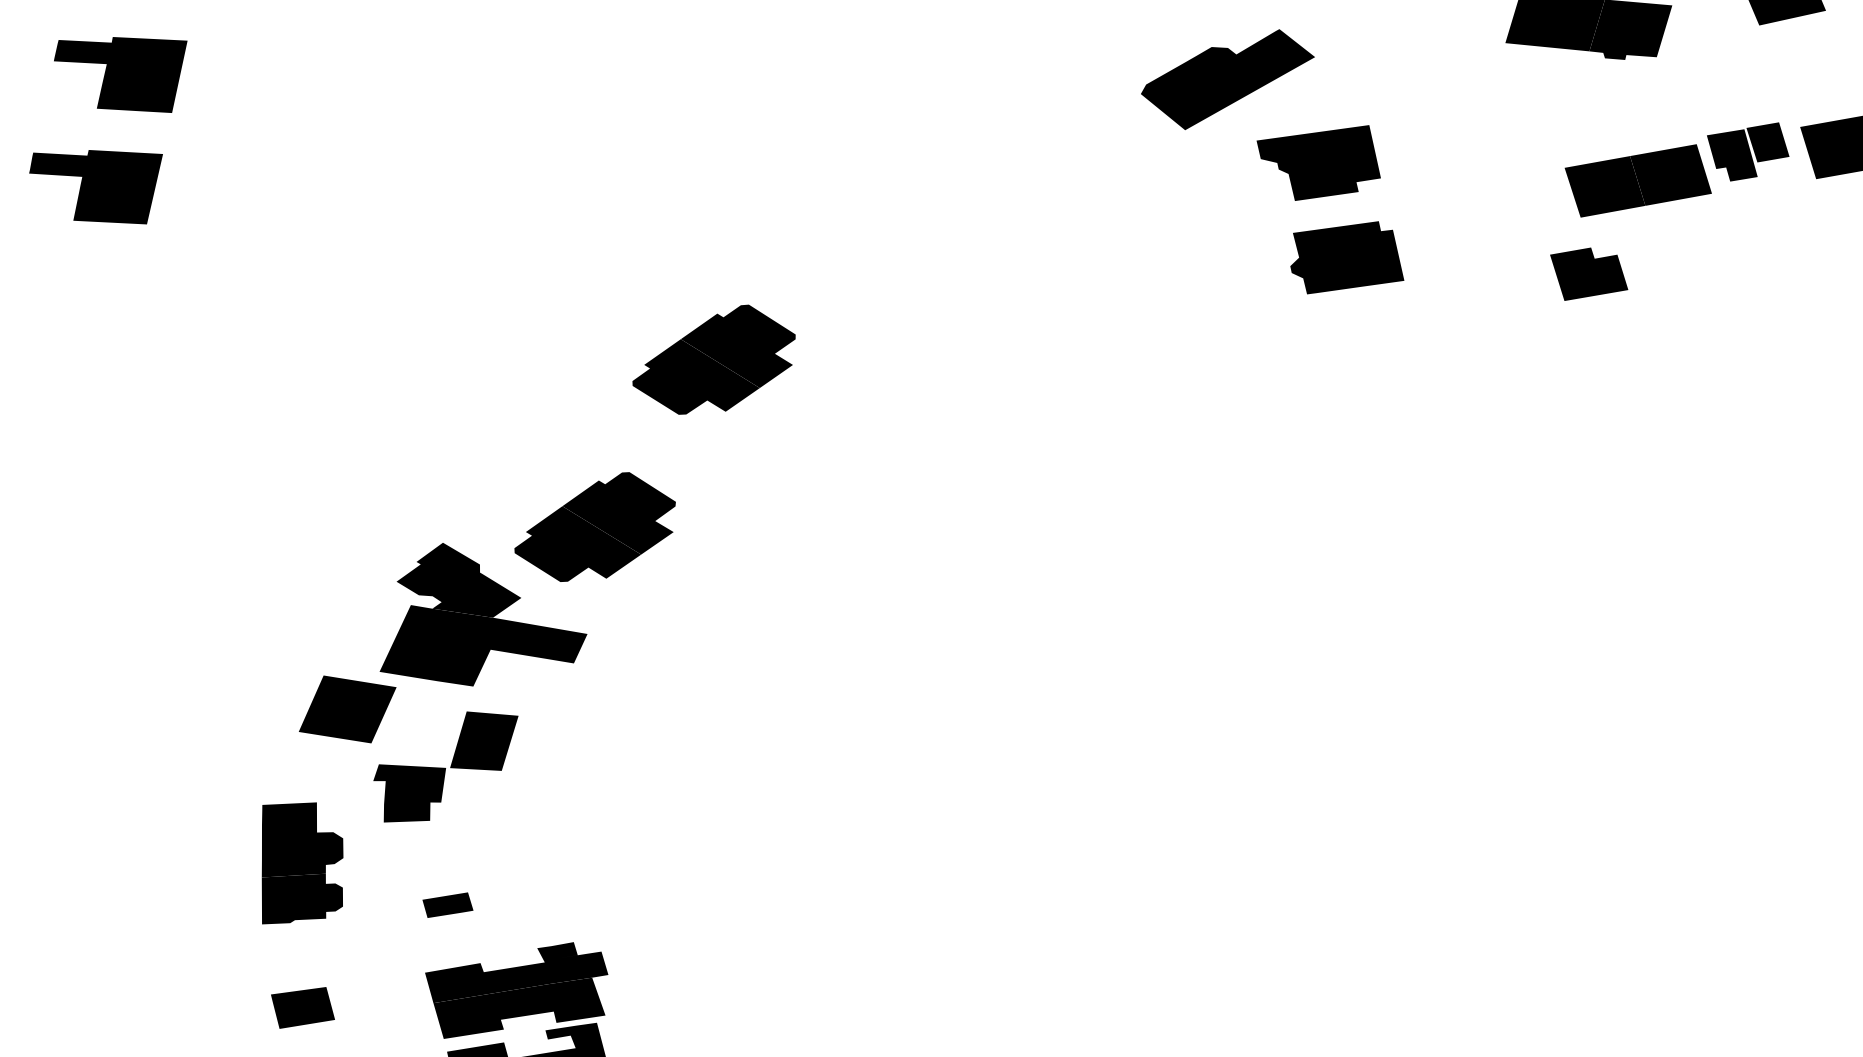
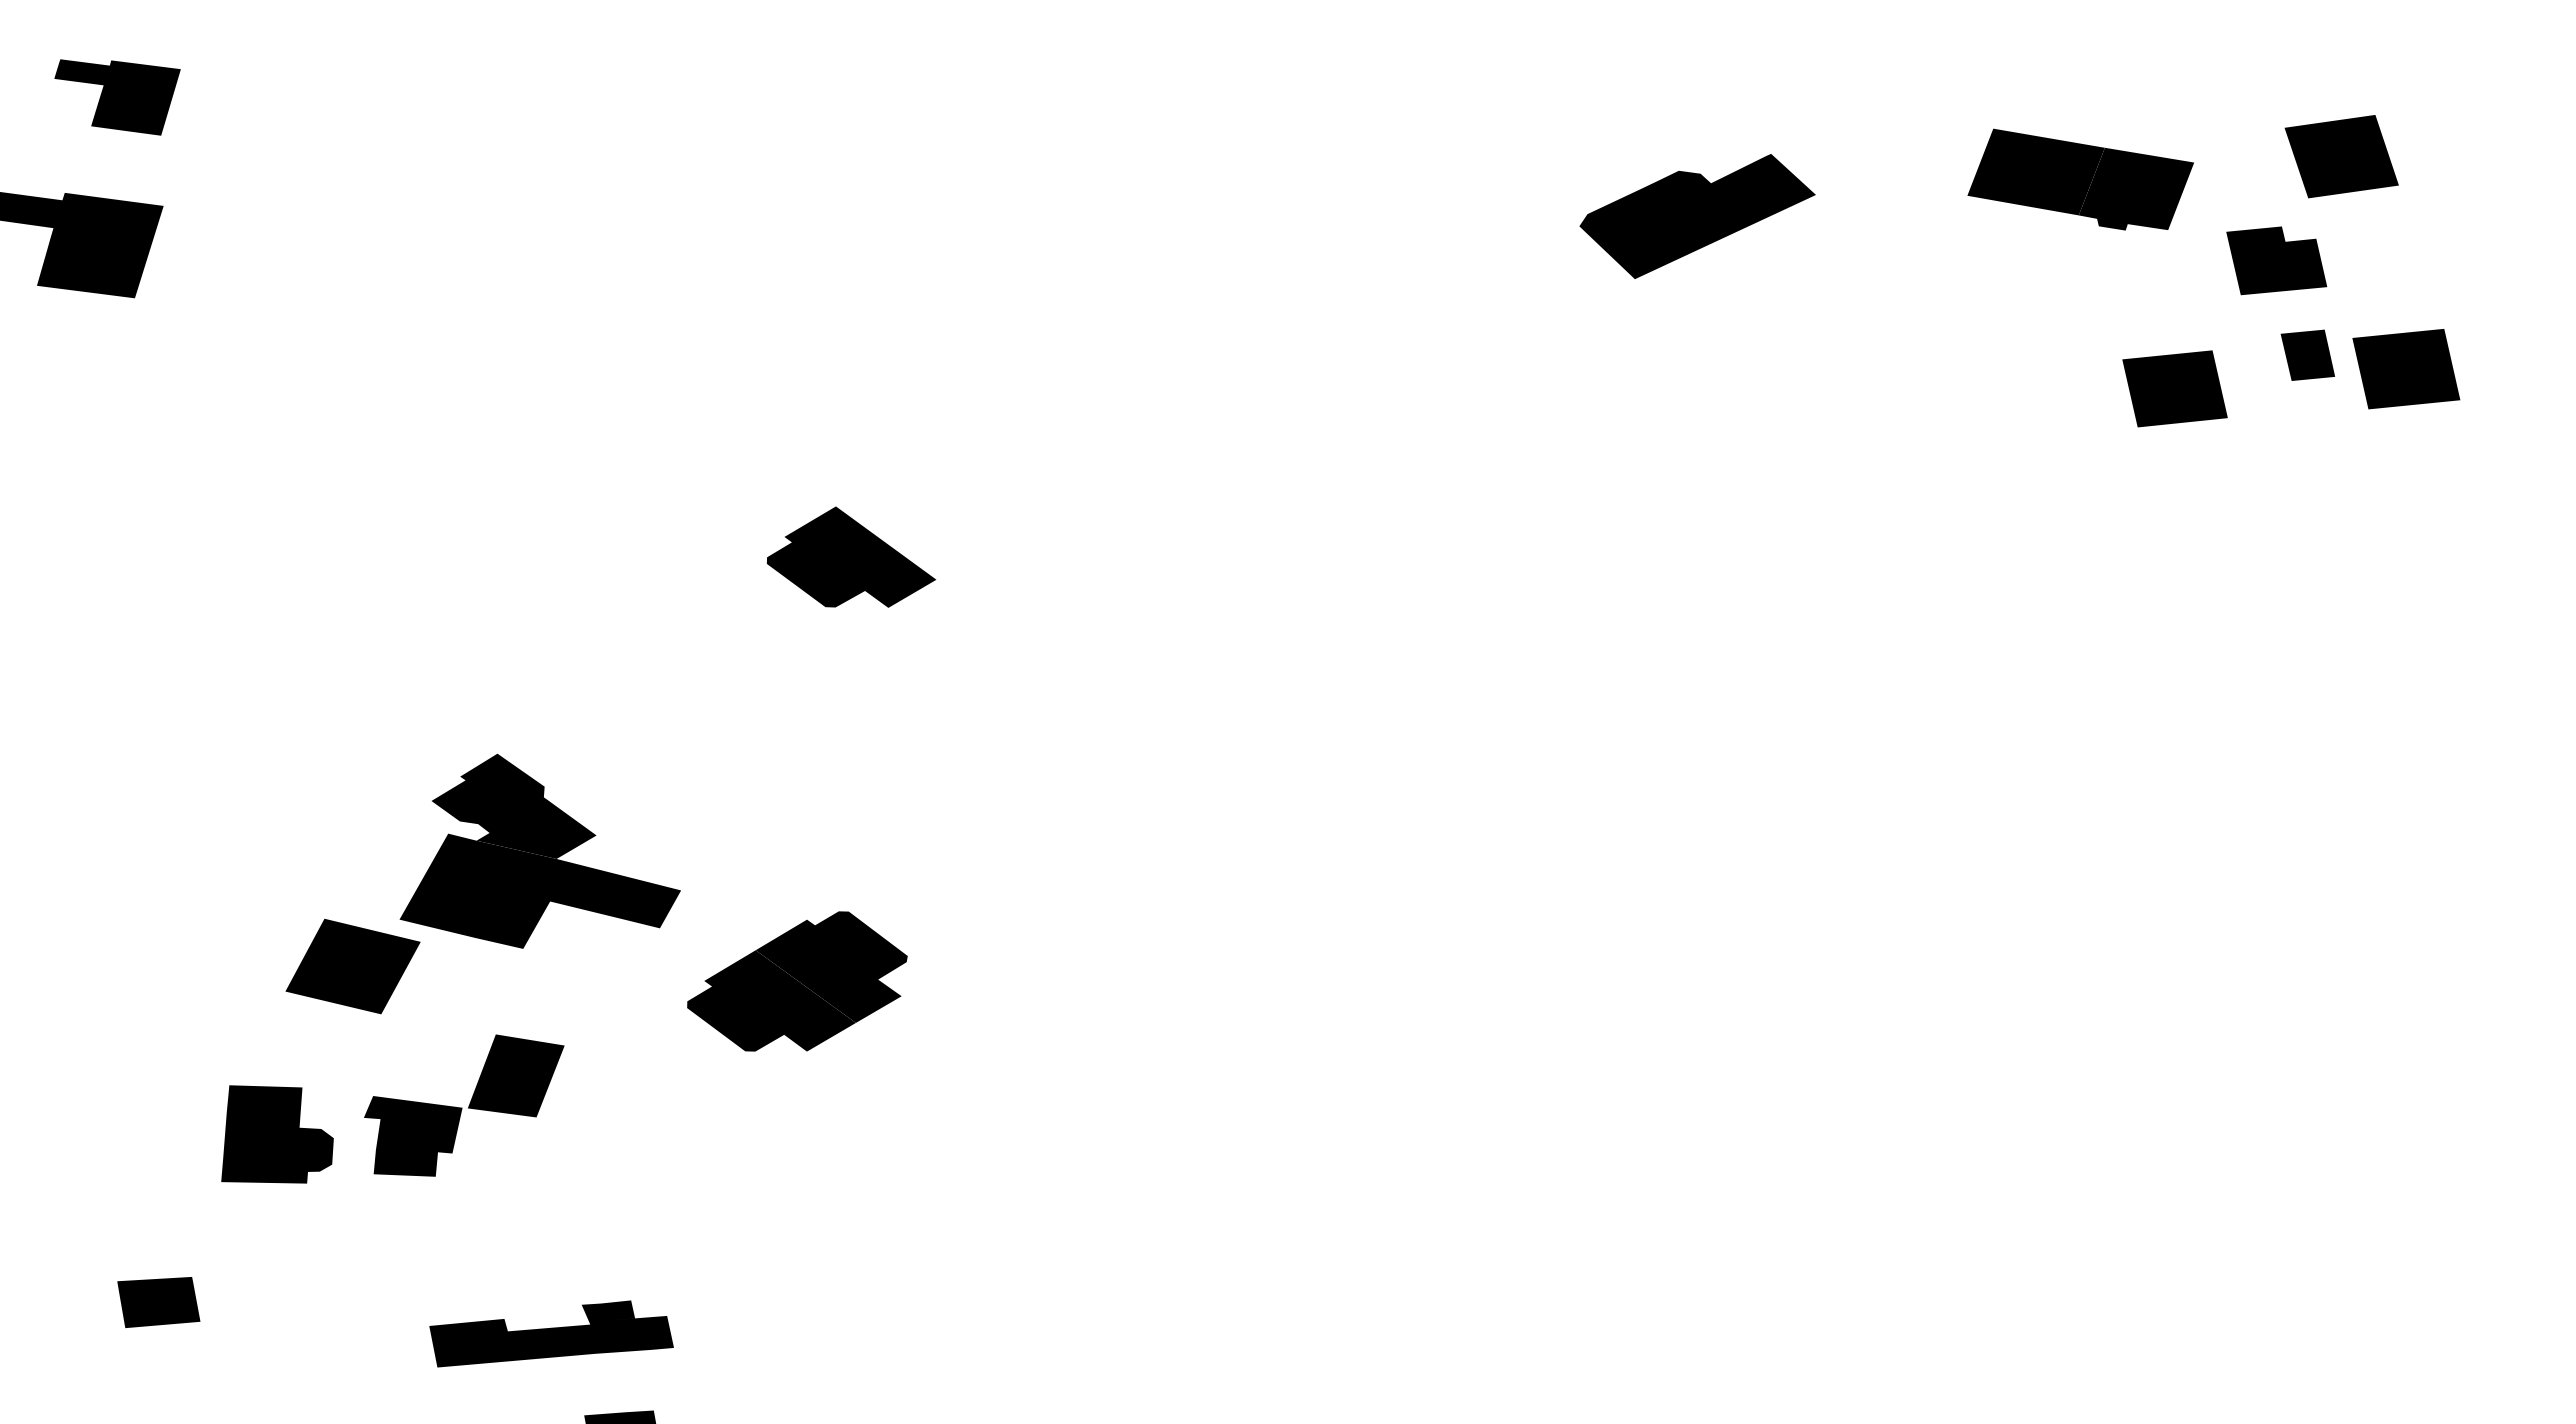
part: (122, 75) -> (117, 97), size x0.7
part: (1228, 79) -> (1697, 216), moved
fill: (1732, 155) -> (2258, 369), removed
fill: (1319, 164) -> (1706, 338), removed
fill: (1604, 186) -> (2085, 397), removed
part: (1345, 257) -> (1732, 465), removed
part: (1589, 273) -> (2276, 260), moved
fill: (738, 347) -> (912, 523), removed
part: (595, 527) -> (797, 981), moved
part: (447, 766) -> (464, 1105), moved
fill: (301, 898) -> (272, 1214), removed
fill: (447, 905) -> (466, 1238), removed
part: (302, 1007) -> (158, 1302), moved
fill: (519, 1007) -> (551, 1382), removed

